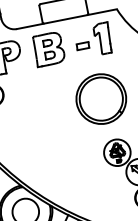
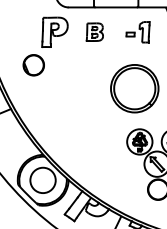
part: (92, 39) -> (137, 31), size x0.7
part: (48, 48) -> (94, 31), size x0.6

